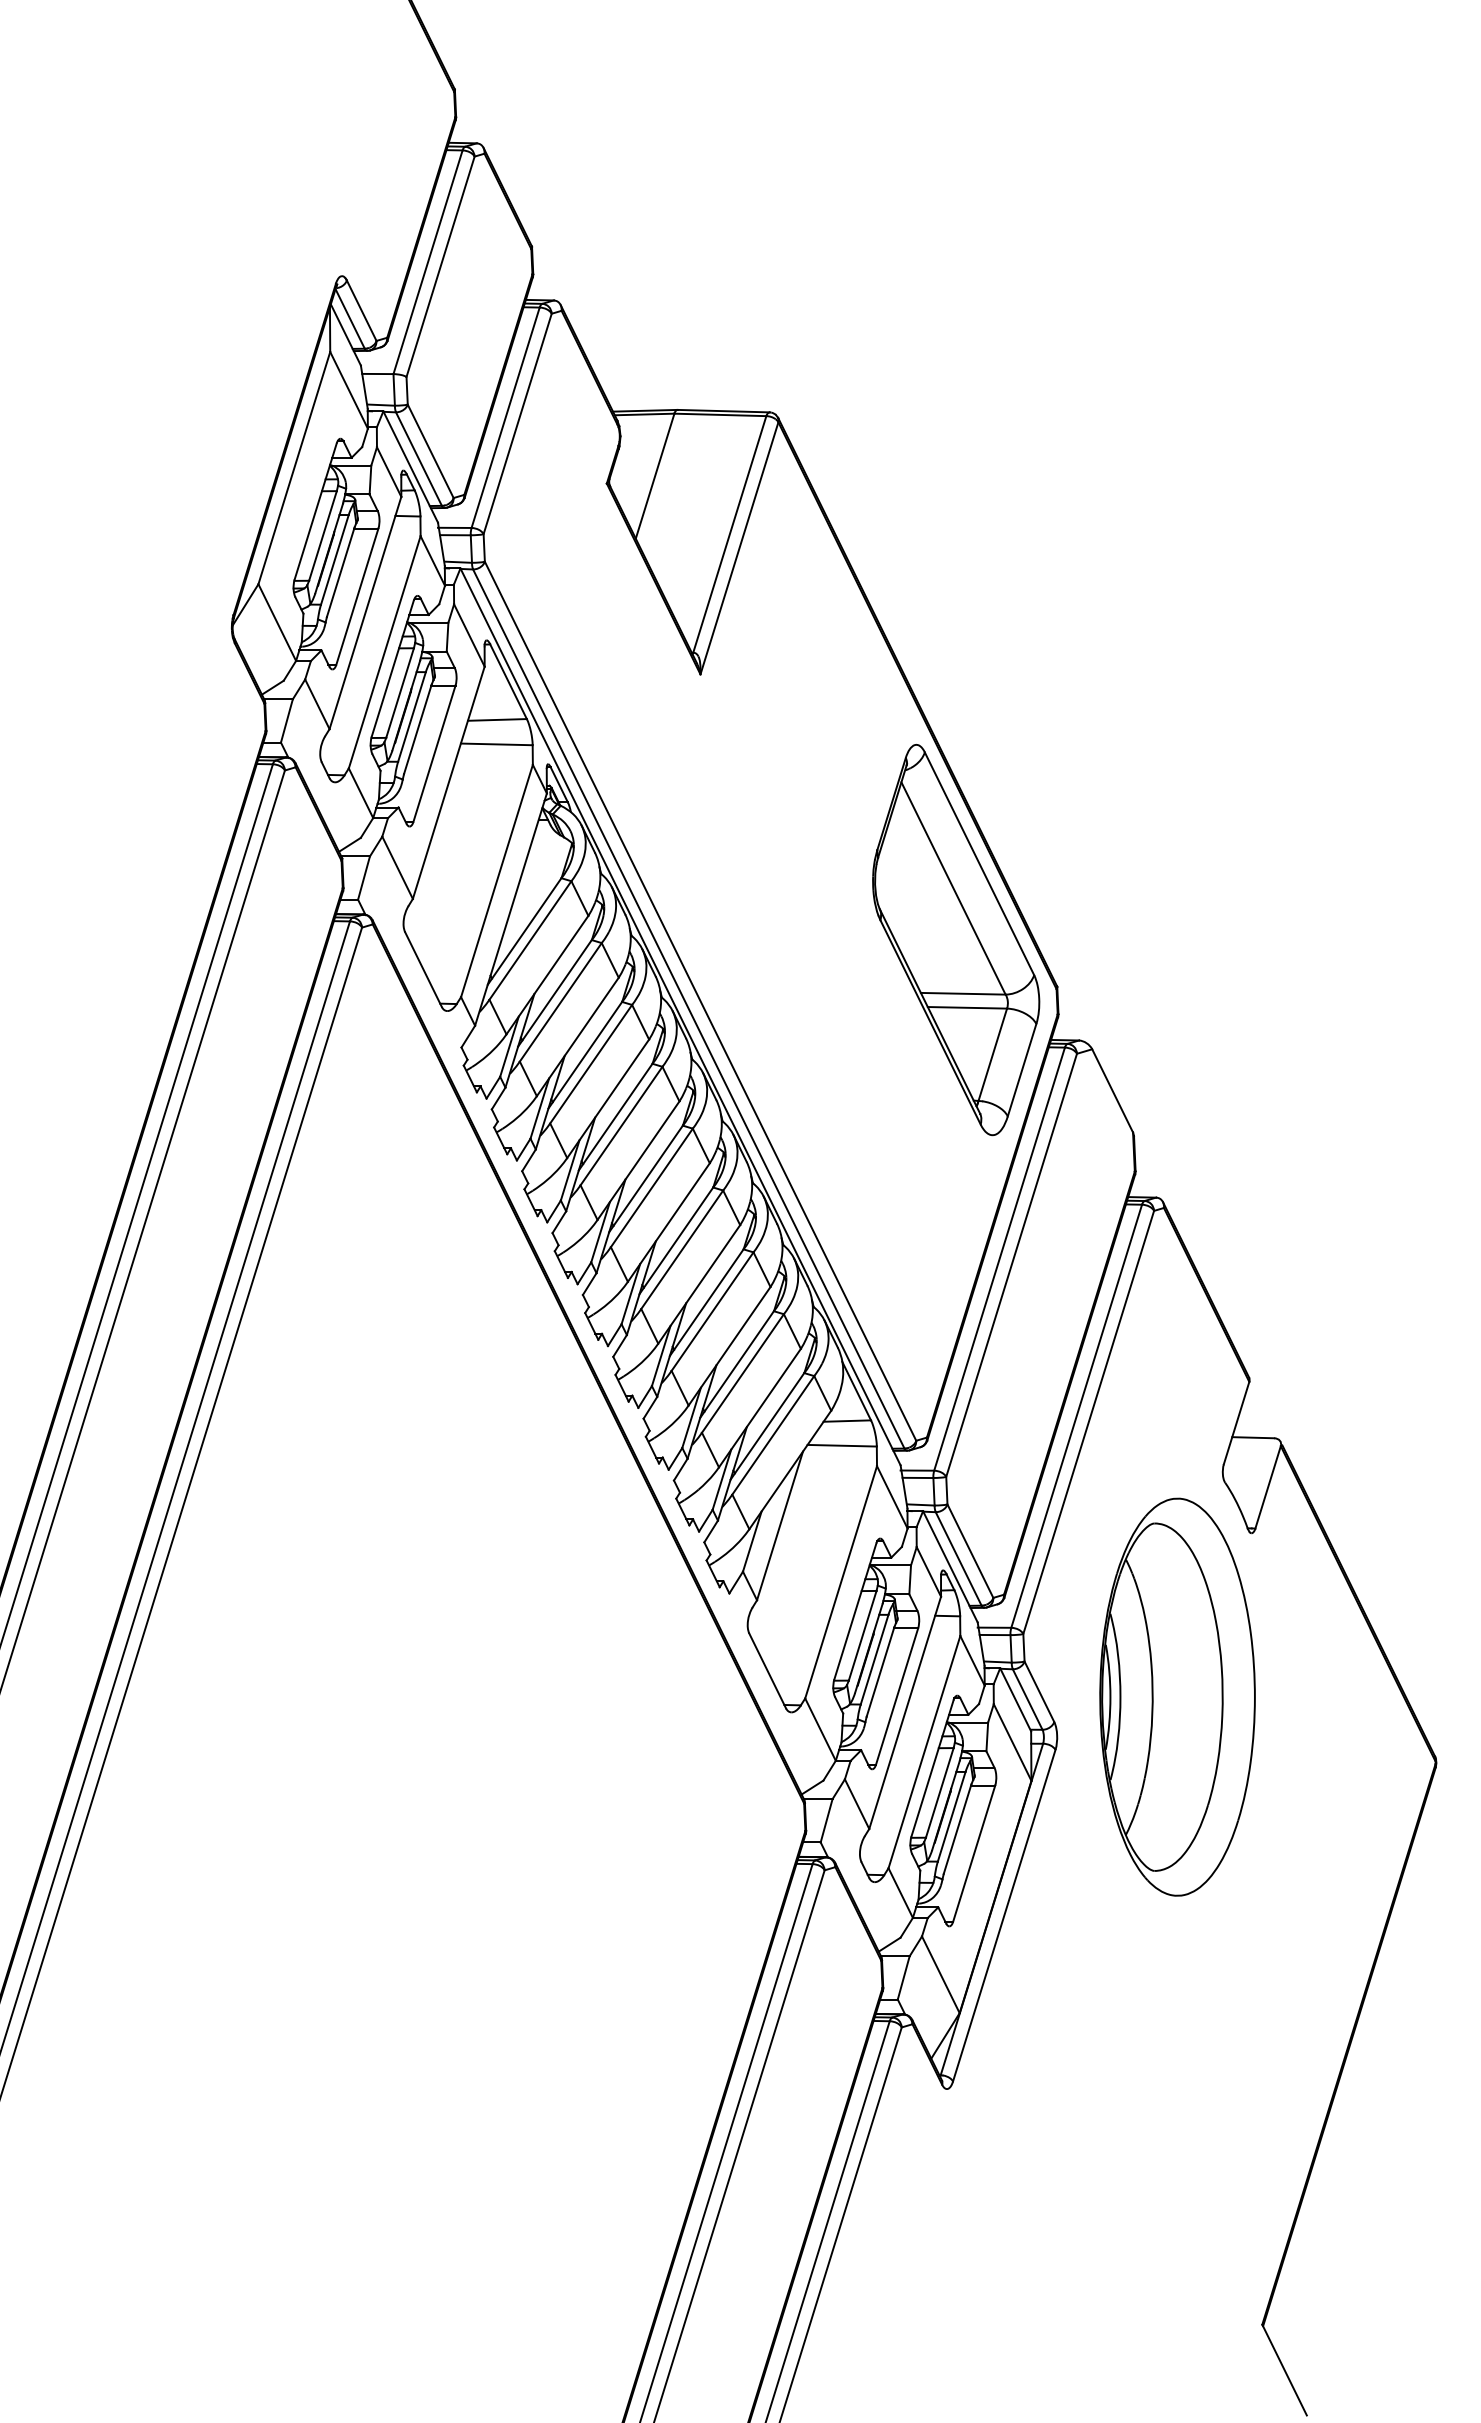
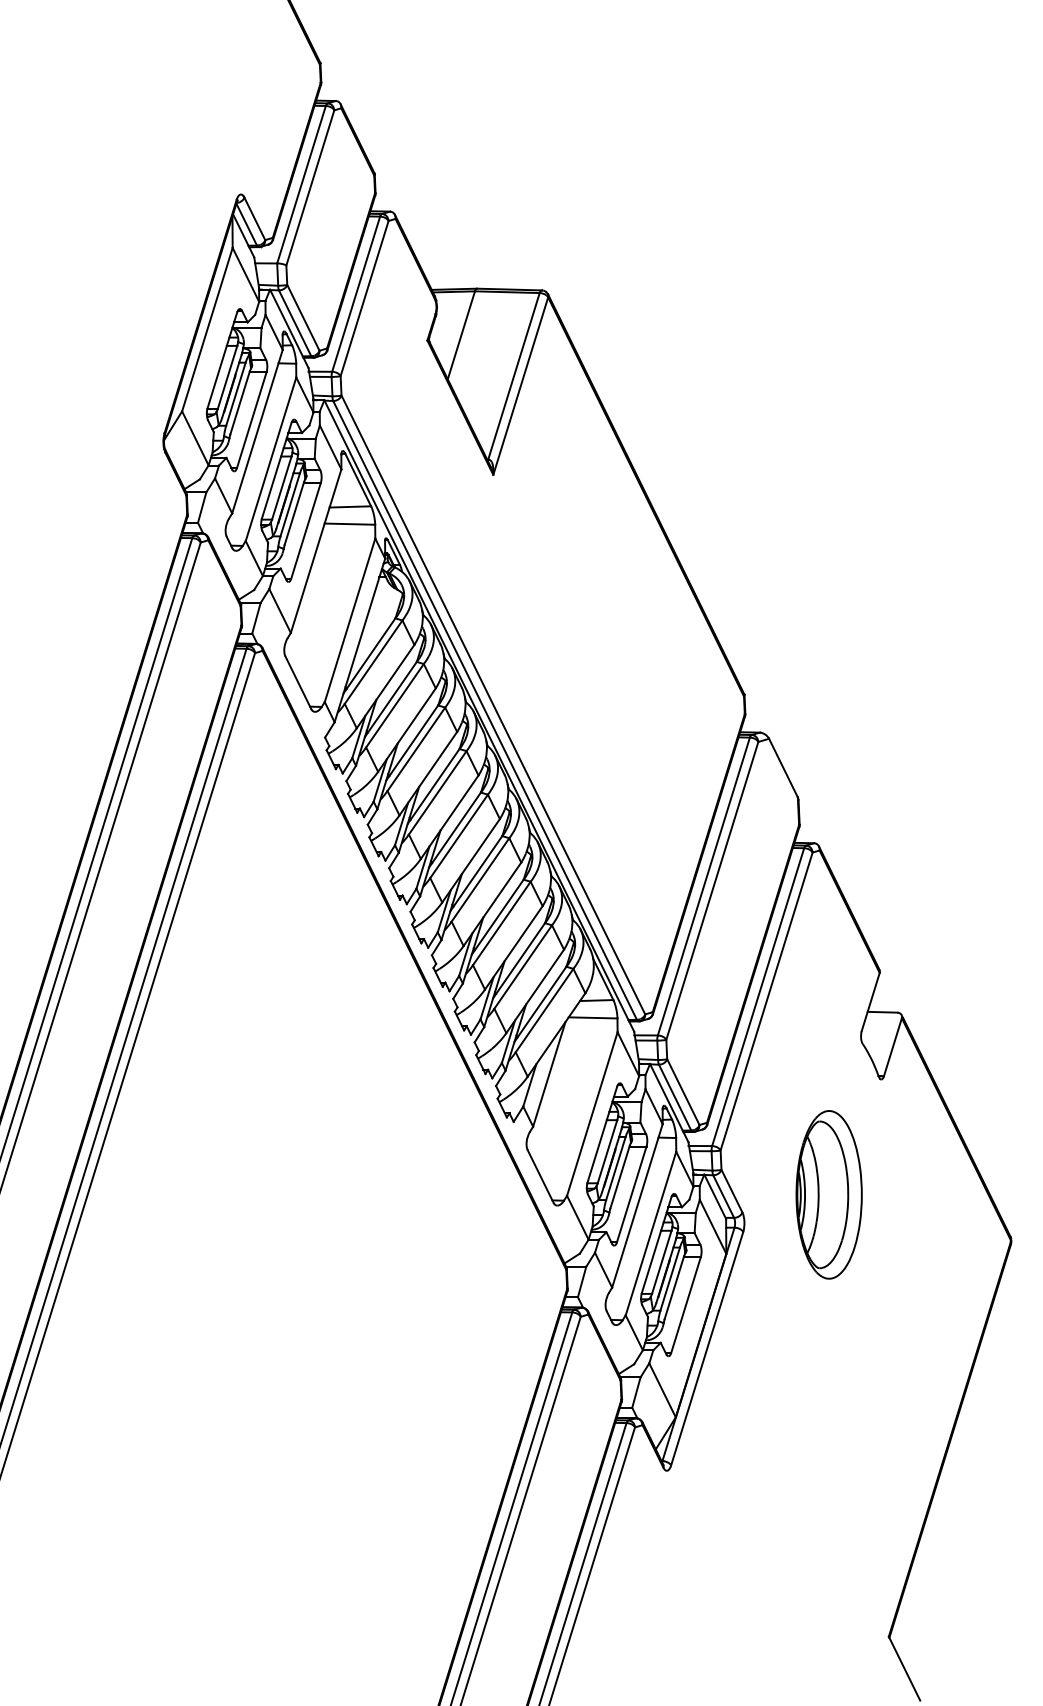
part: (956, 940) -> (673, 662), removed
part: (1177, 1696) -> (829, 1194), size x0.6

